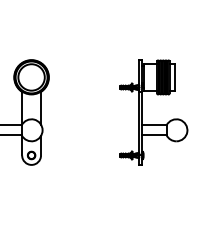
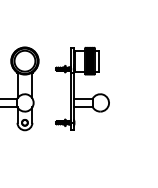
part: (143, 112) -> (74, 88), moved

